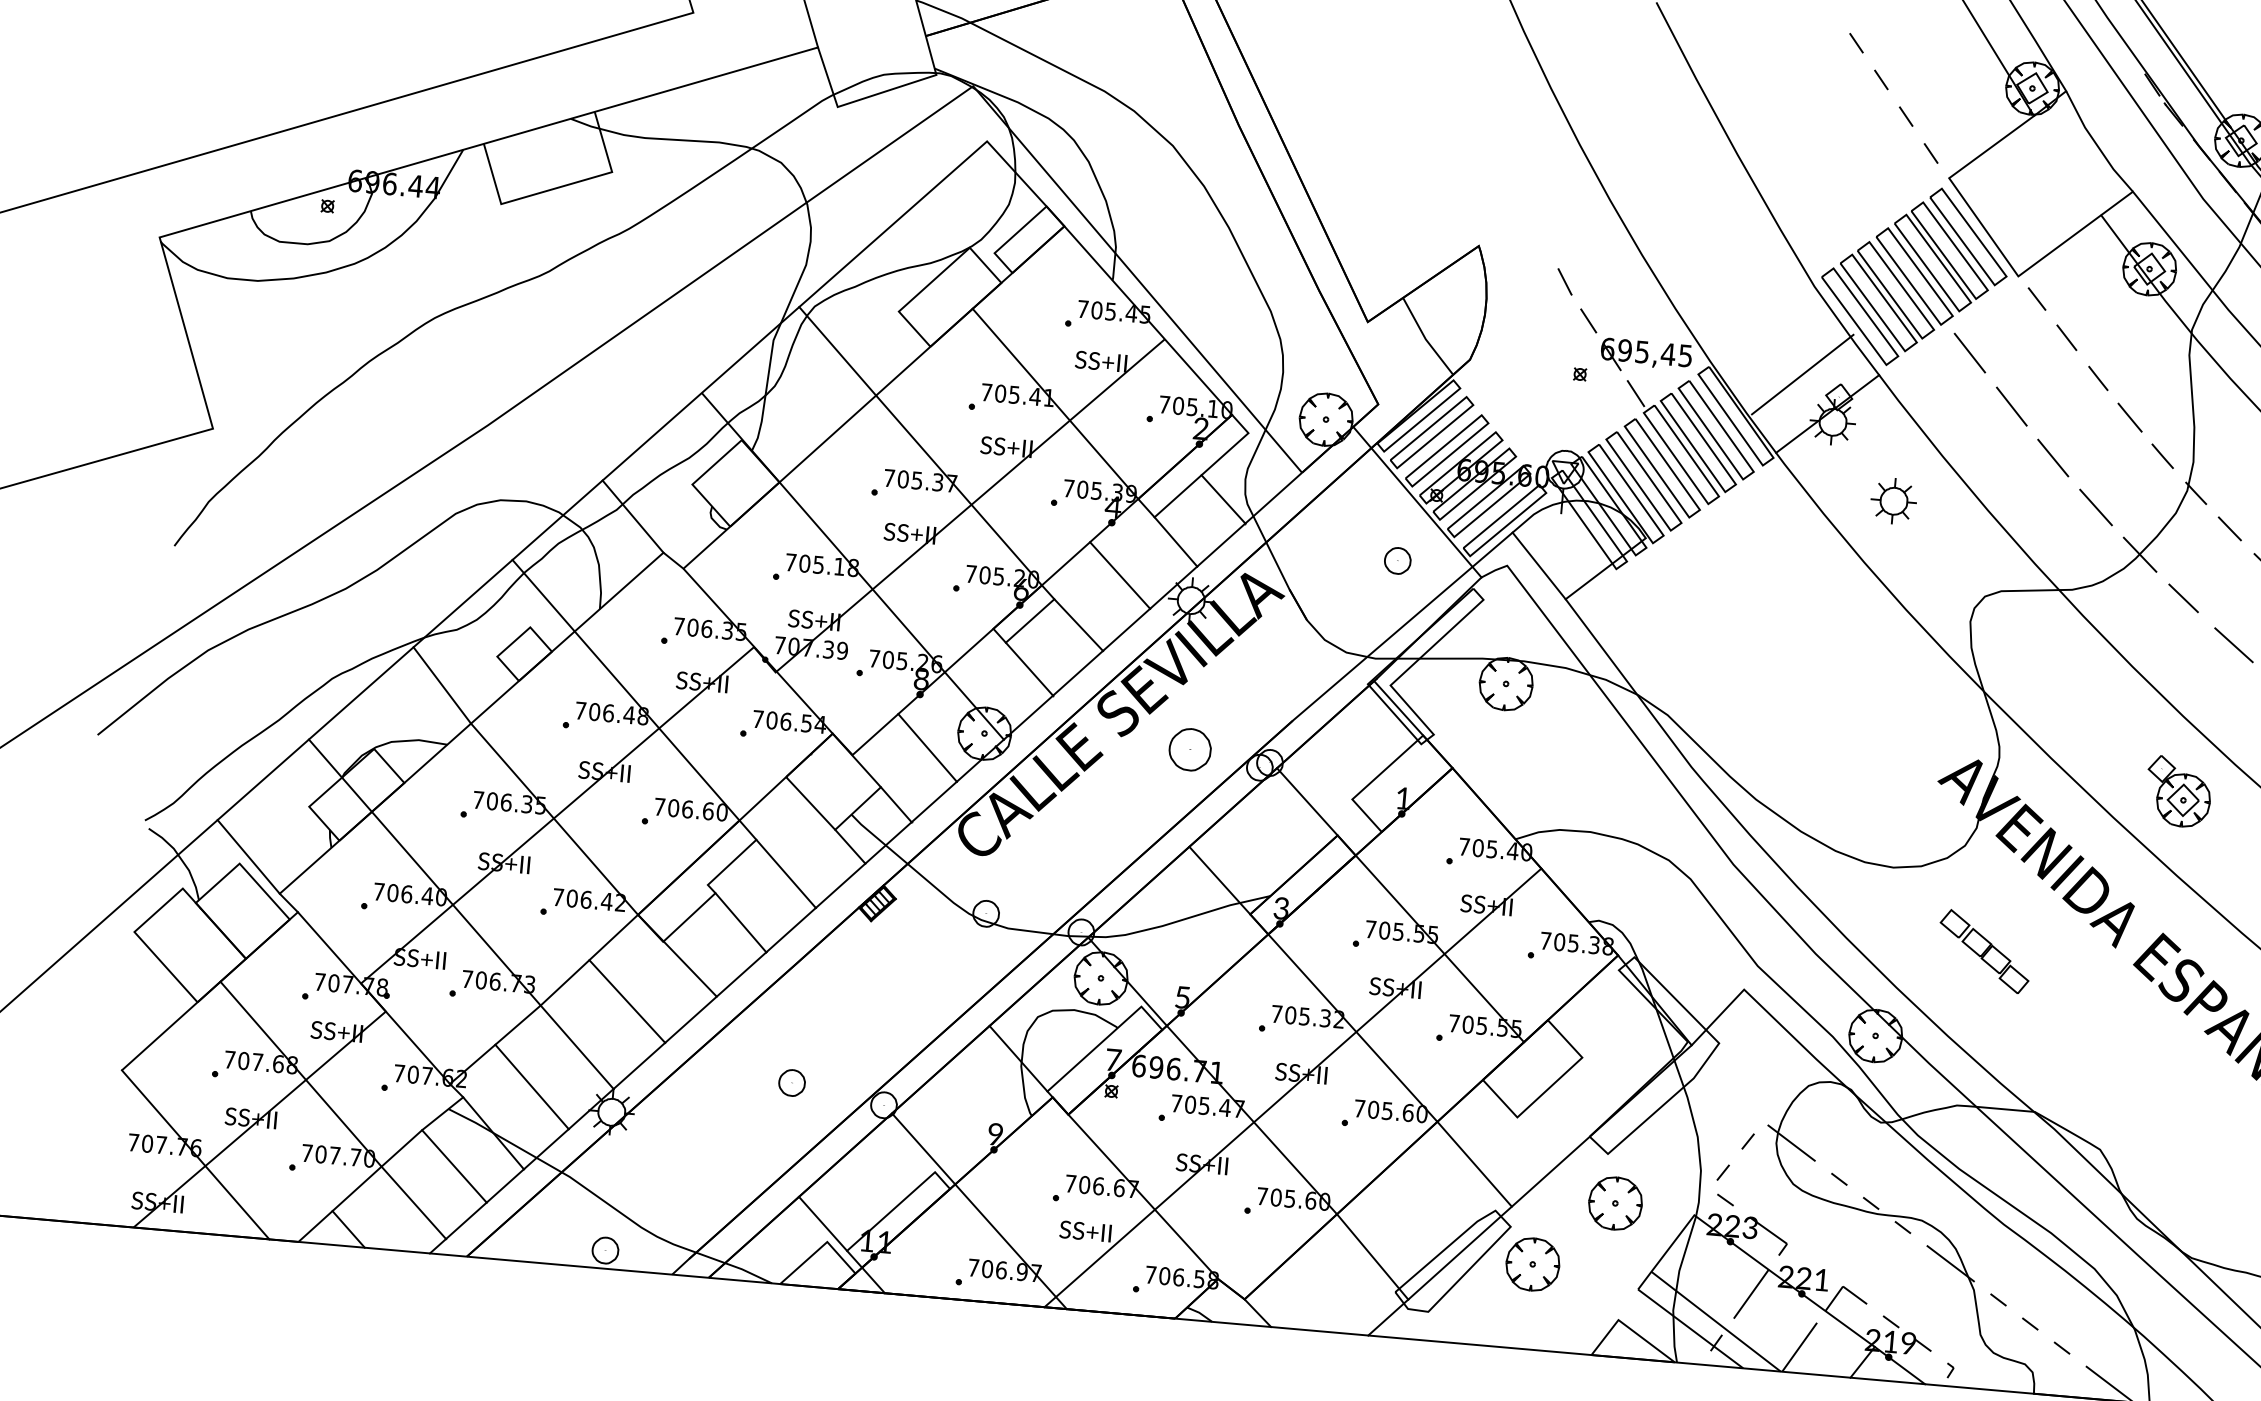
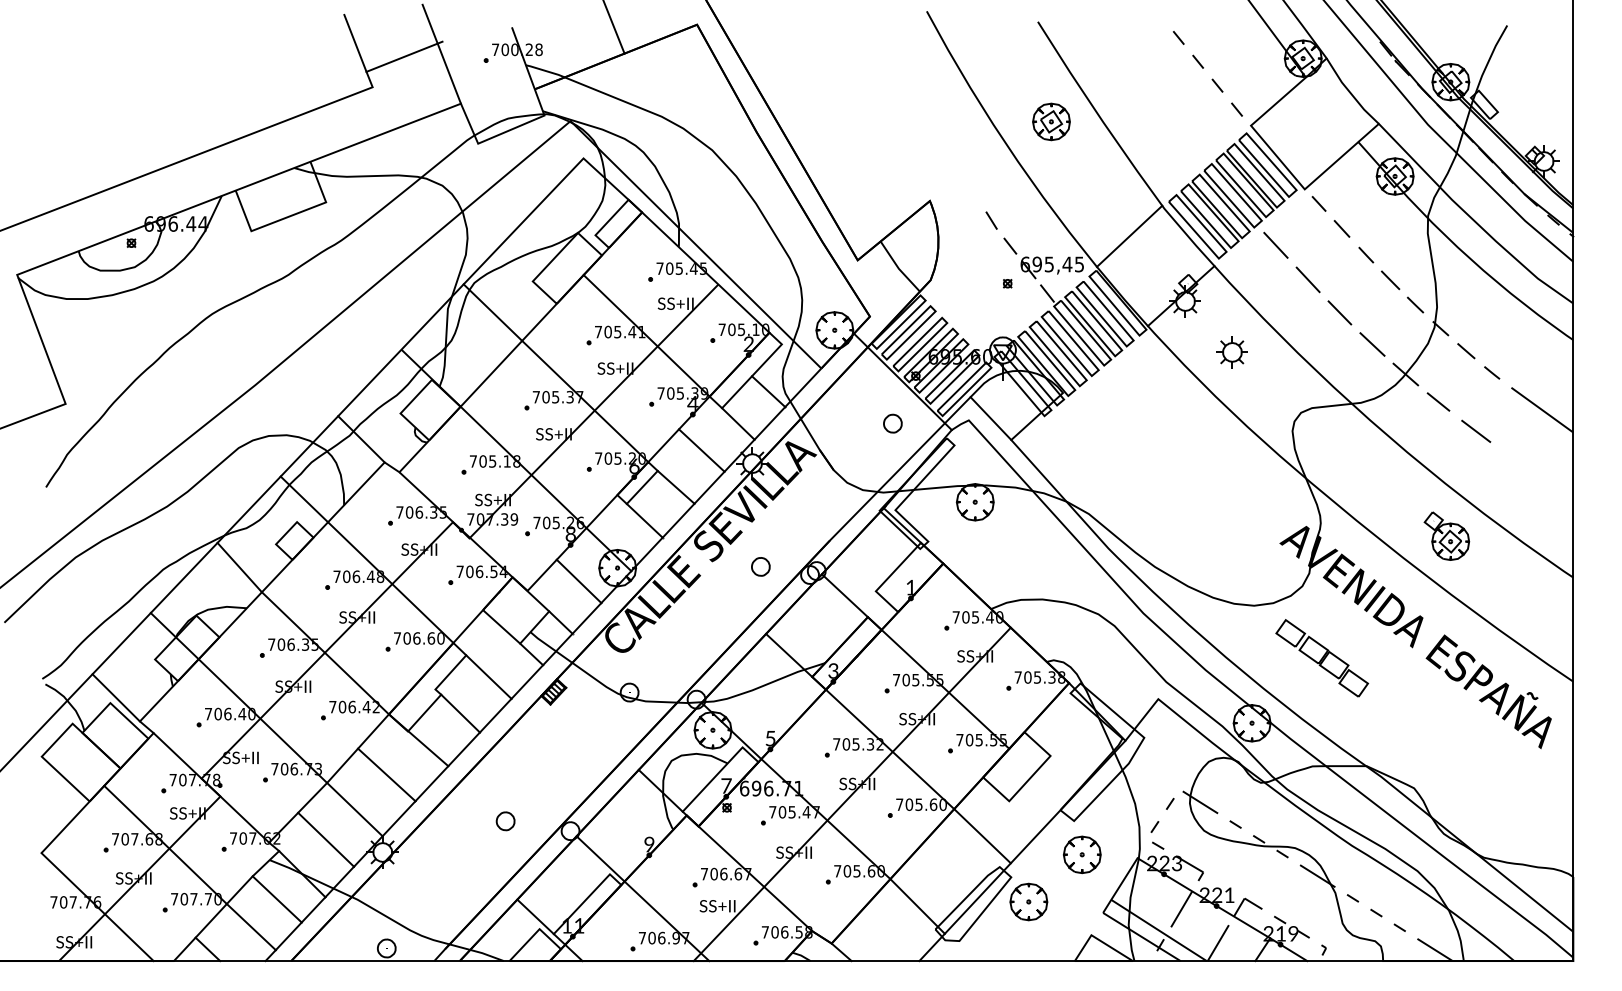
part: (1663, 147) -> (1051, 121), added
line: (1802, 373) -> (1129, 235), moved
part: (1189, 749) -> (760, 566), size x0.62
part: (1984, 951) -> (1322, 658), size x1.43

